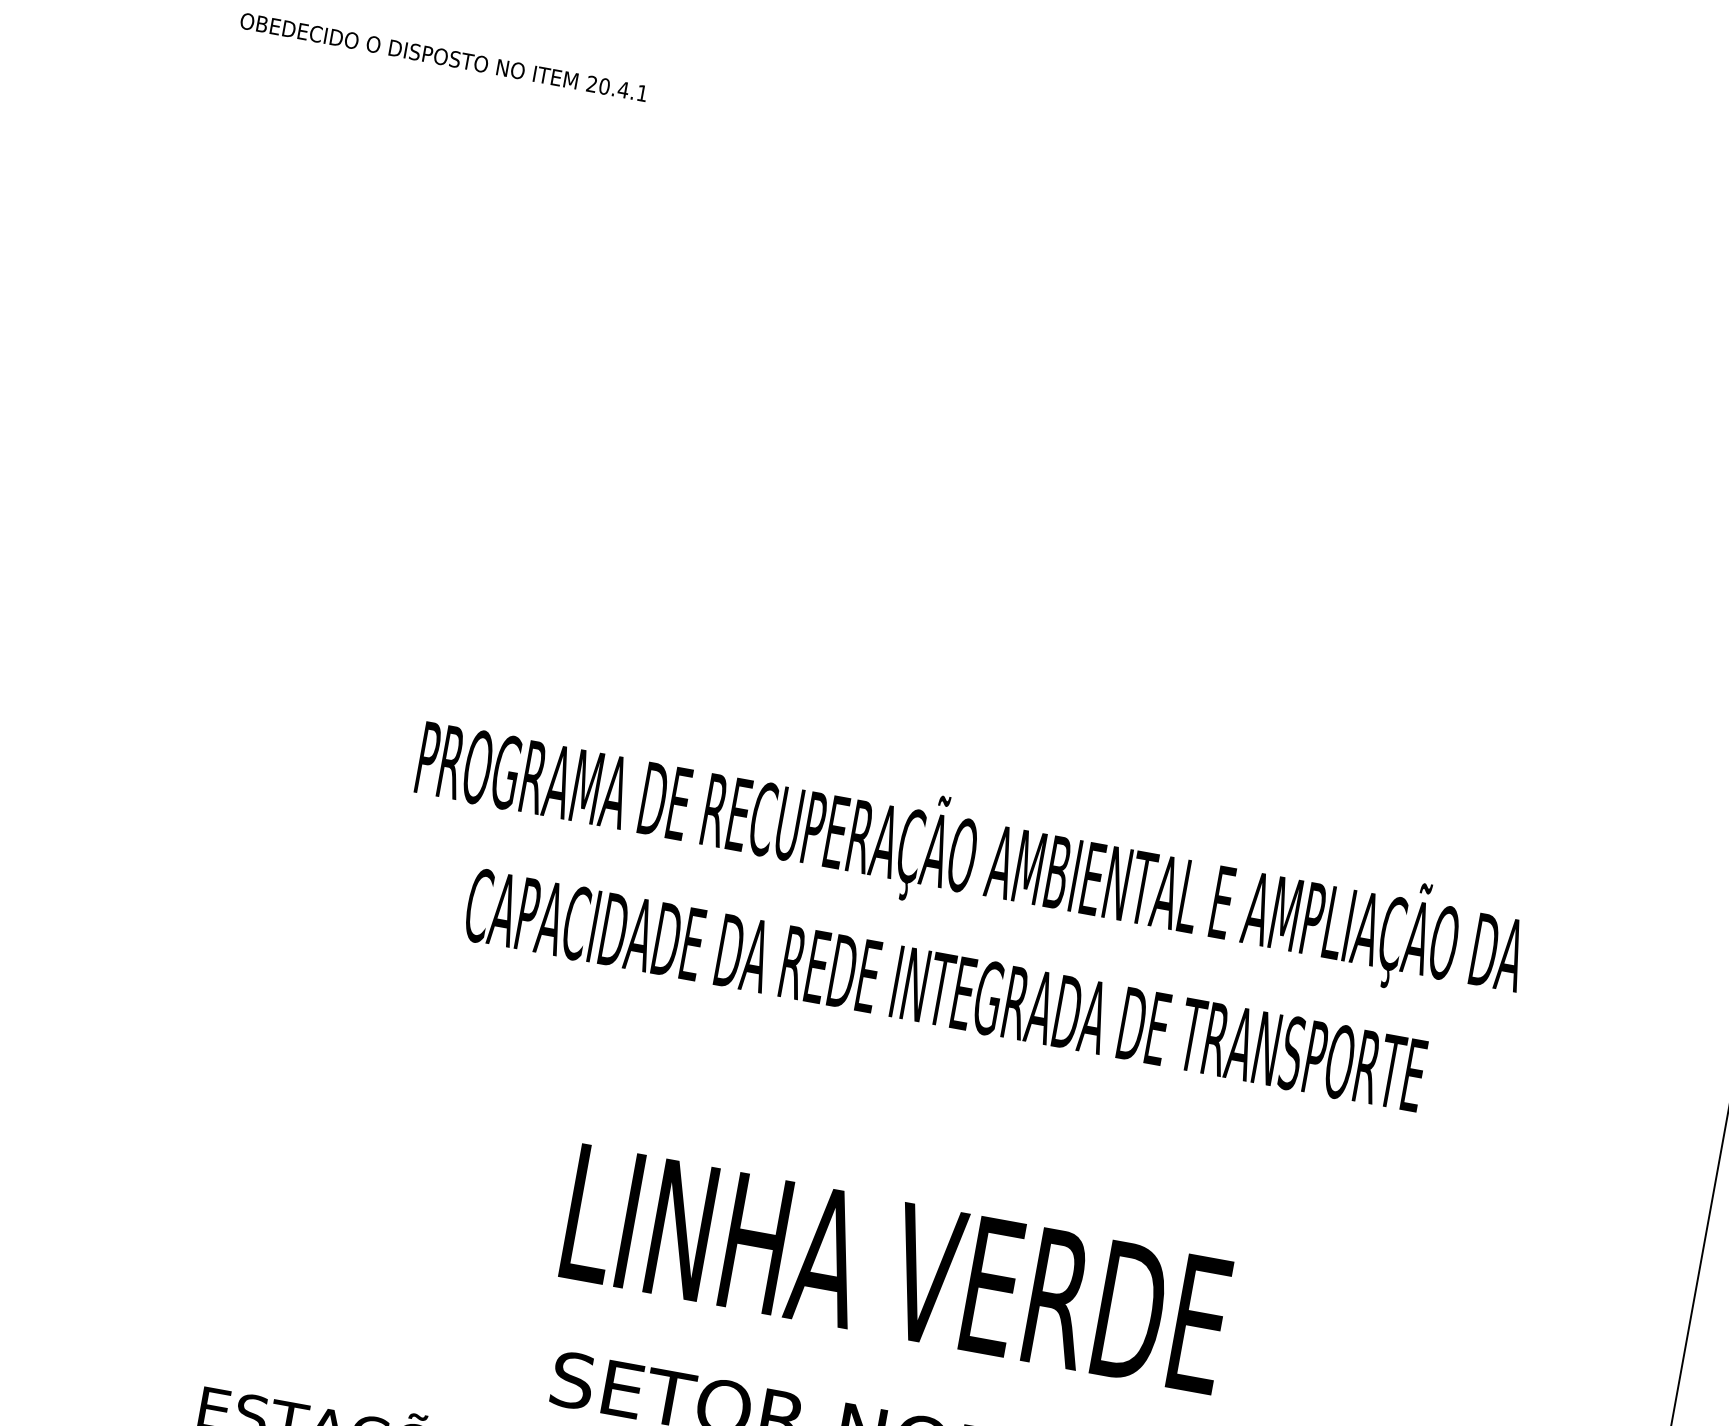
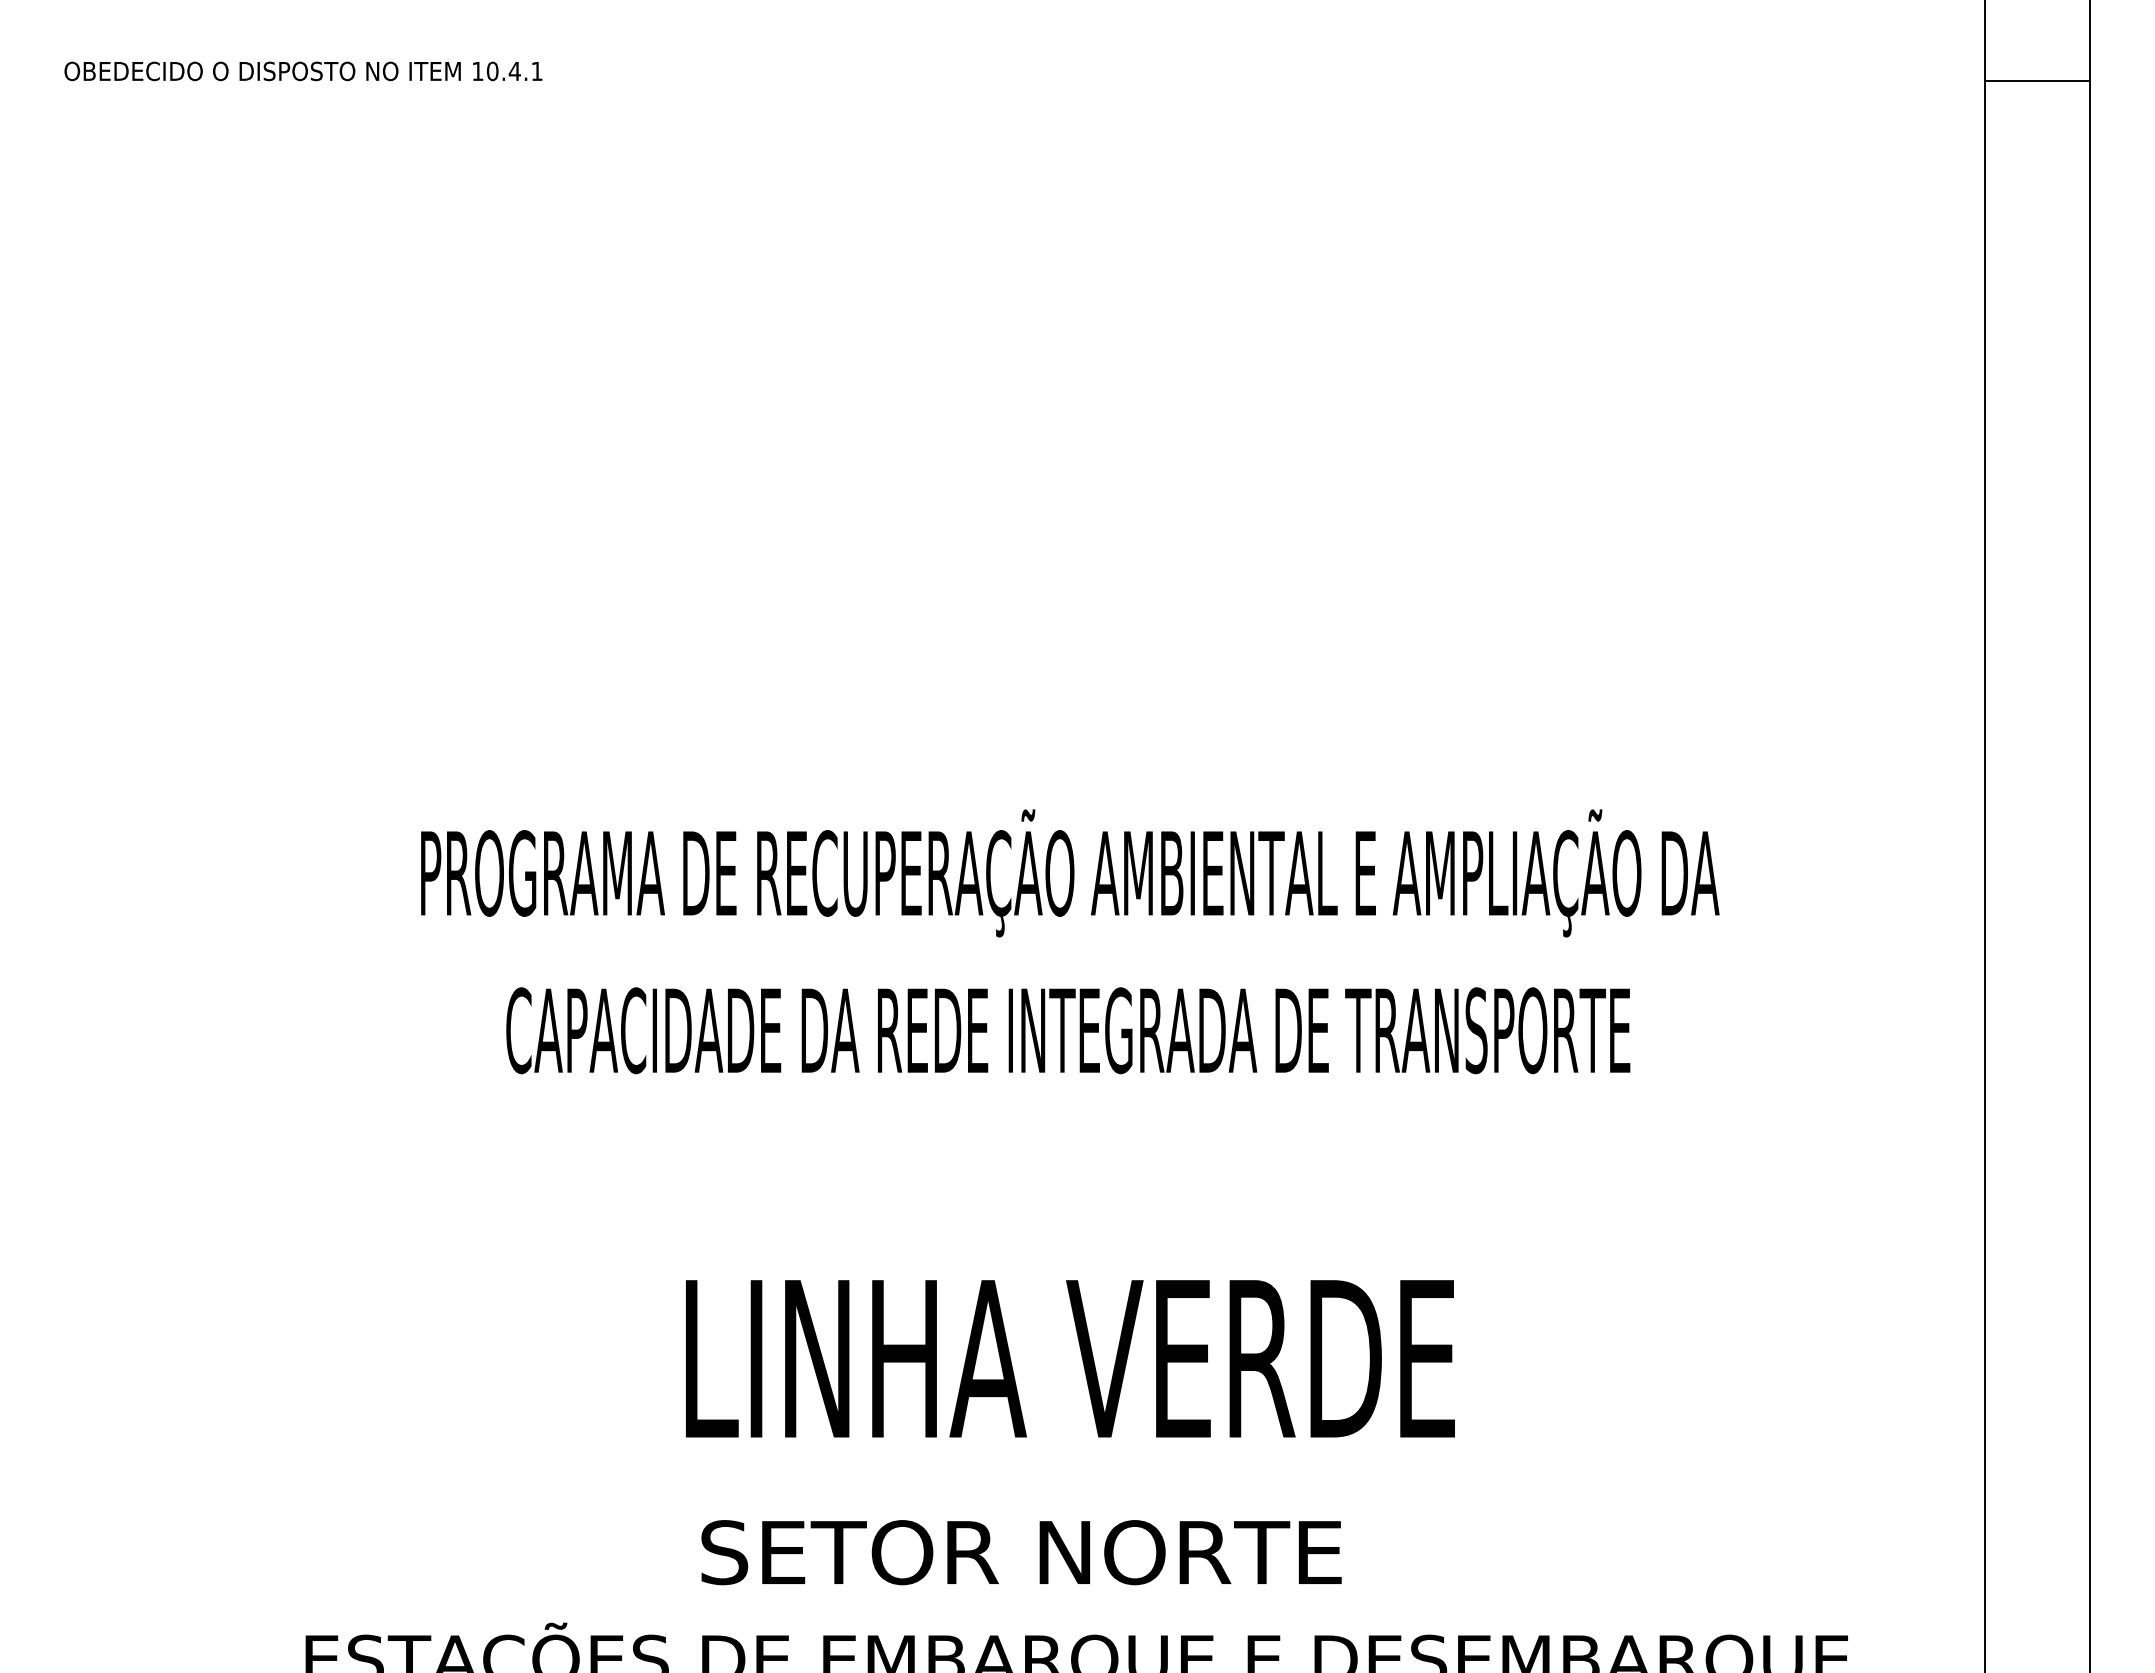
text: (591, 83) -> (477, 70), 20.4.1 -> 10.4.1

